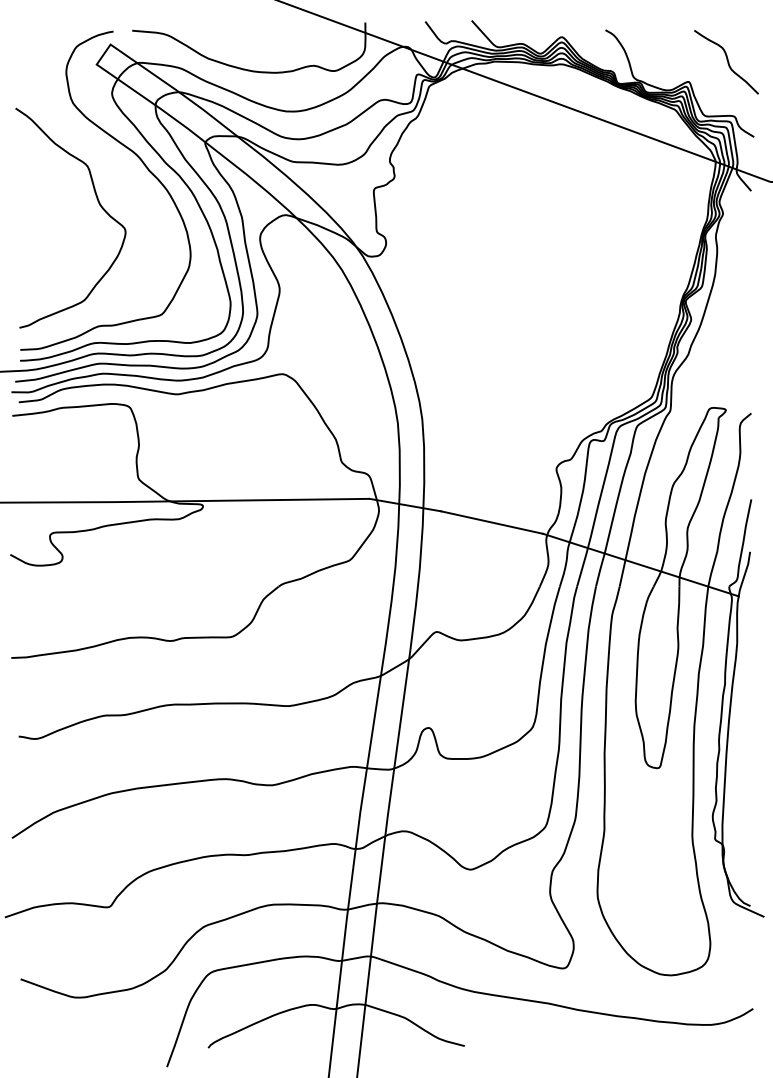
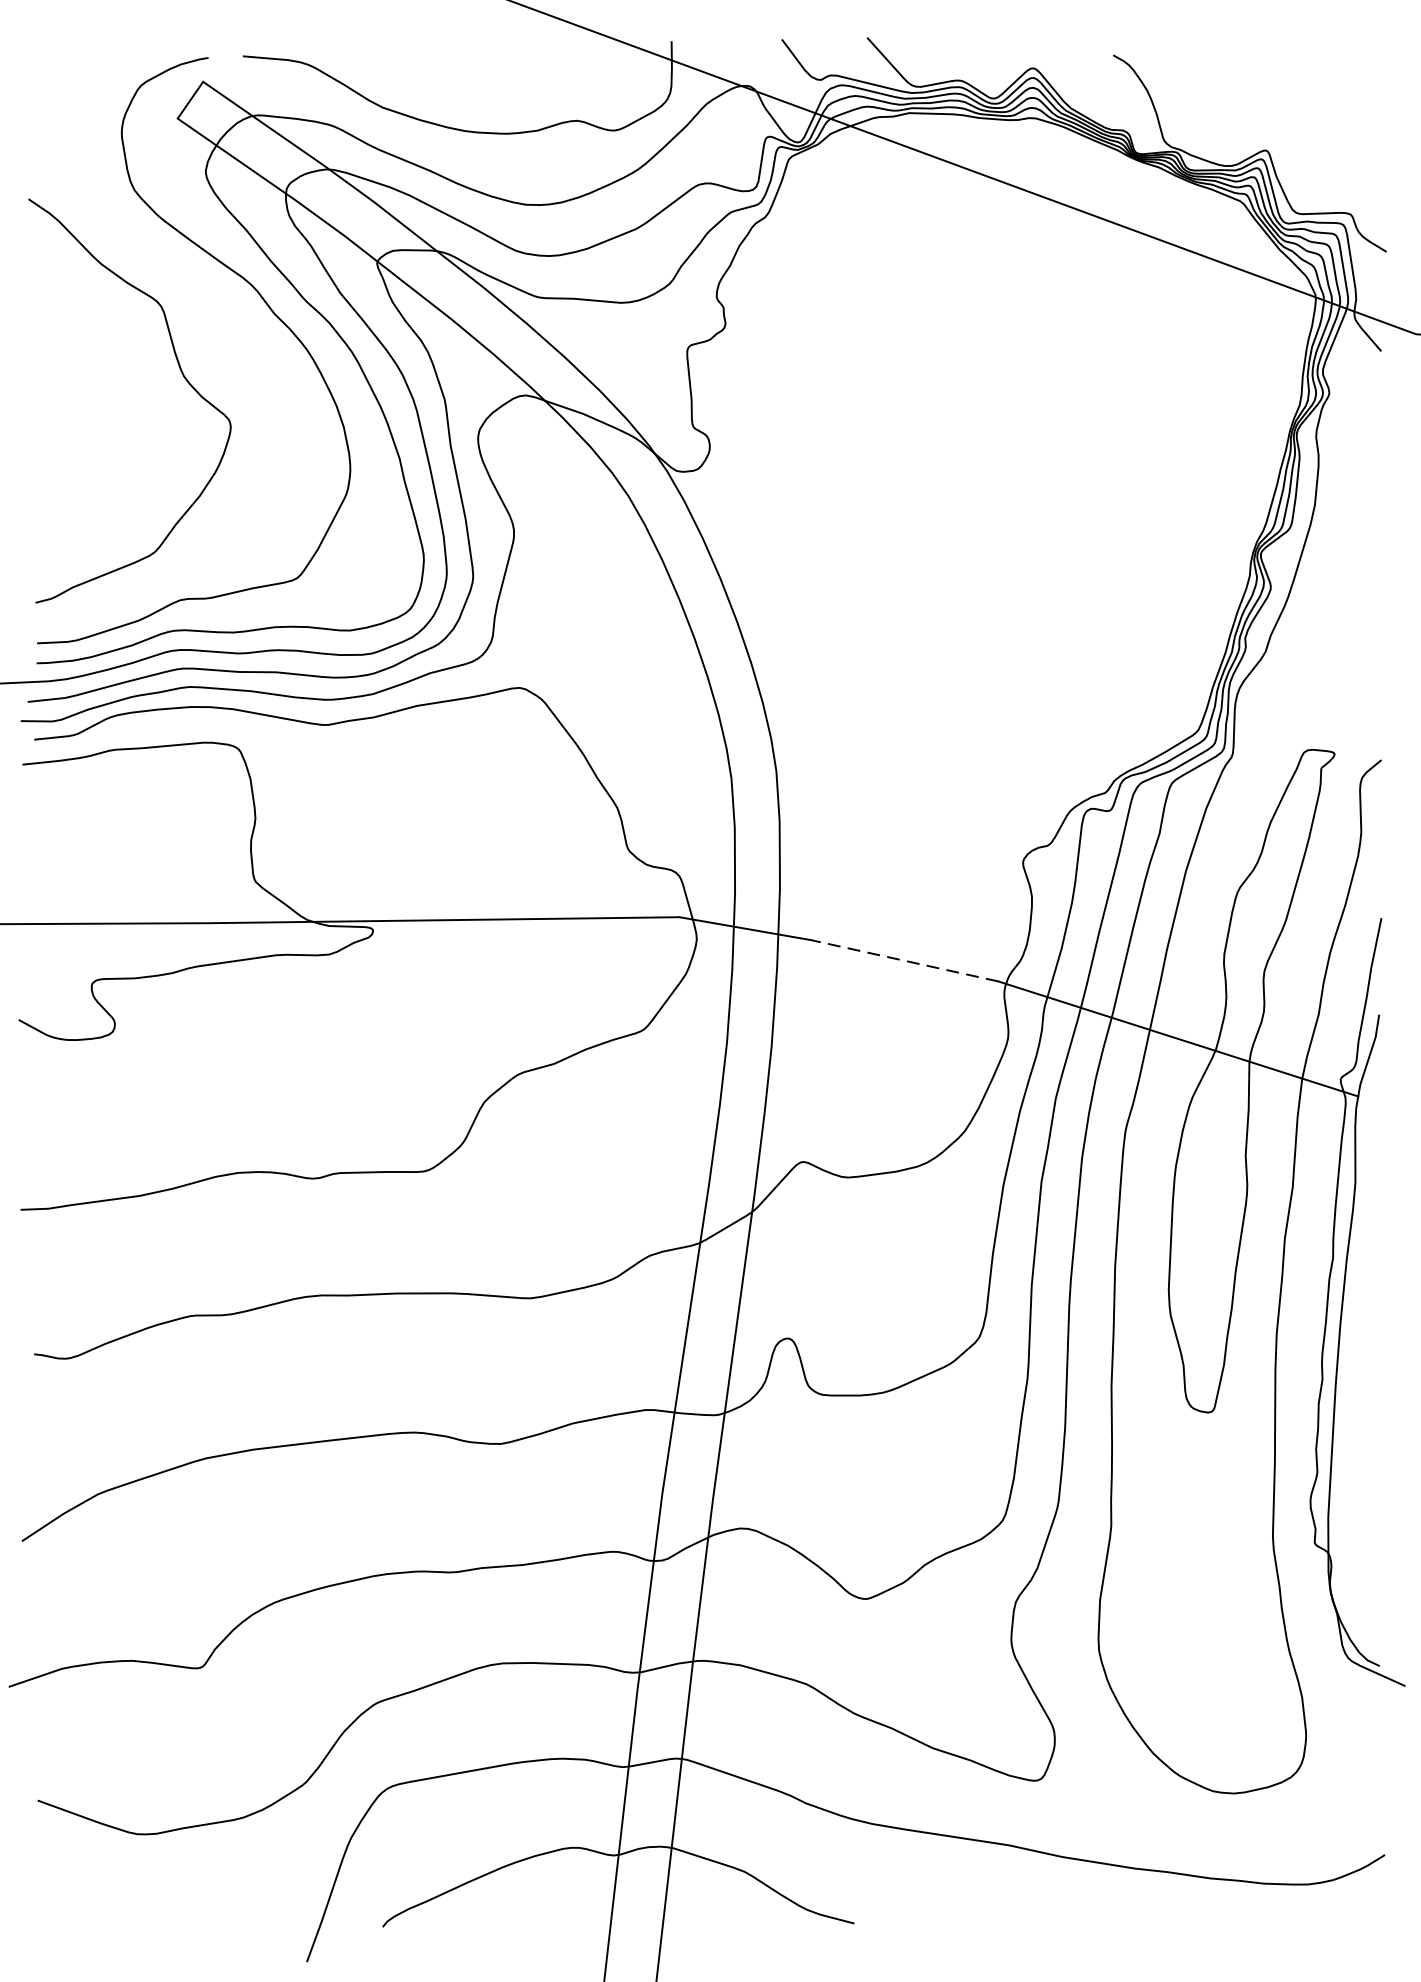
curve: (727, 62) -> (1337, 114), removed
line: (491, 522) -> (903, 960), solid -> dashed

